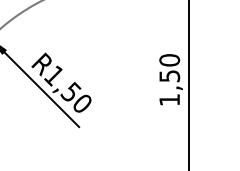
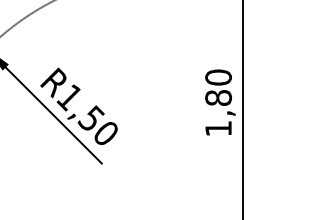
text: (169, 76) -> (218, 98), 1,50 -> 1,80

